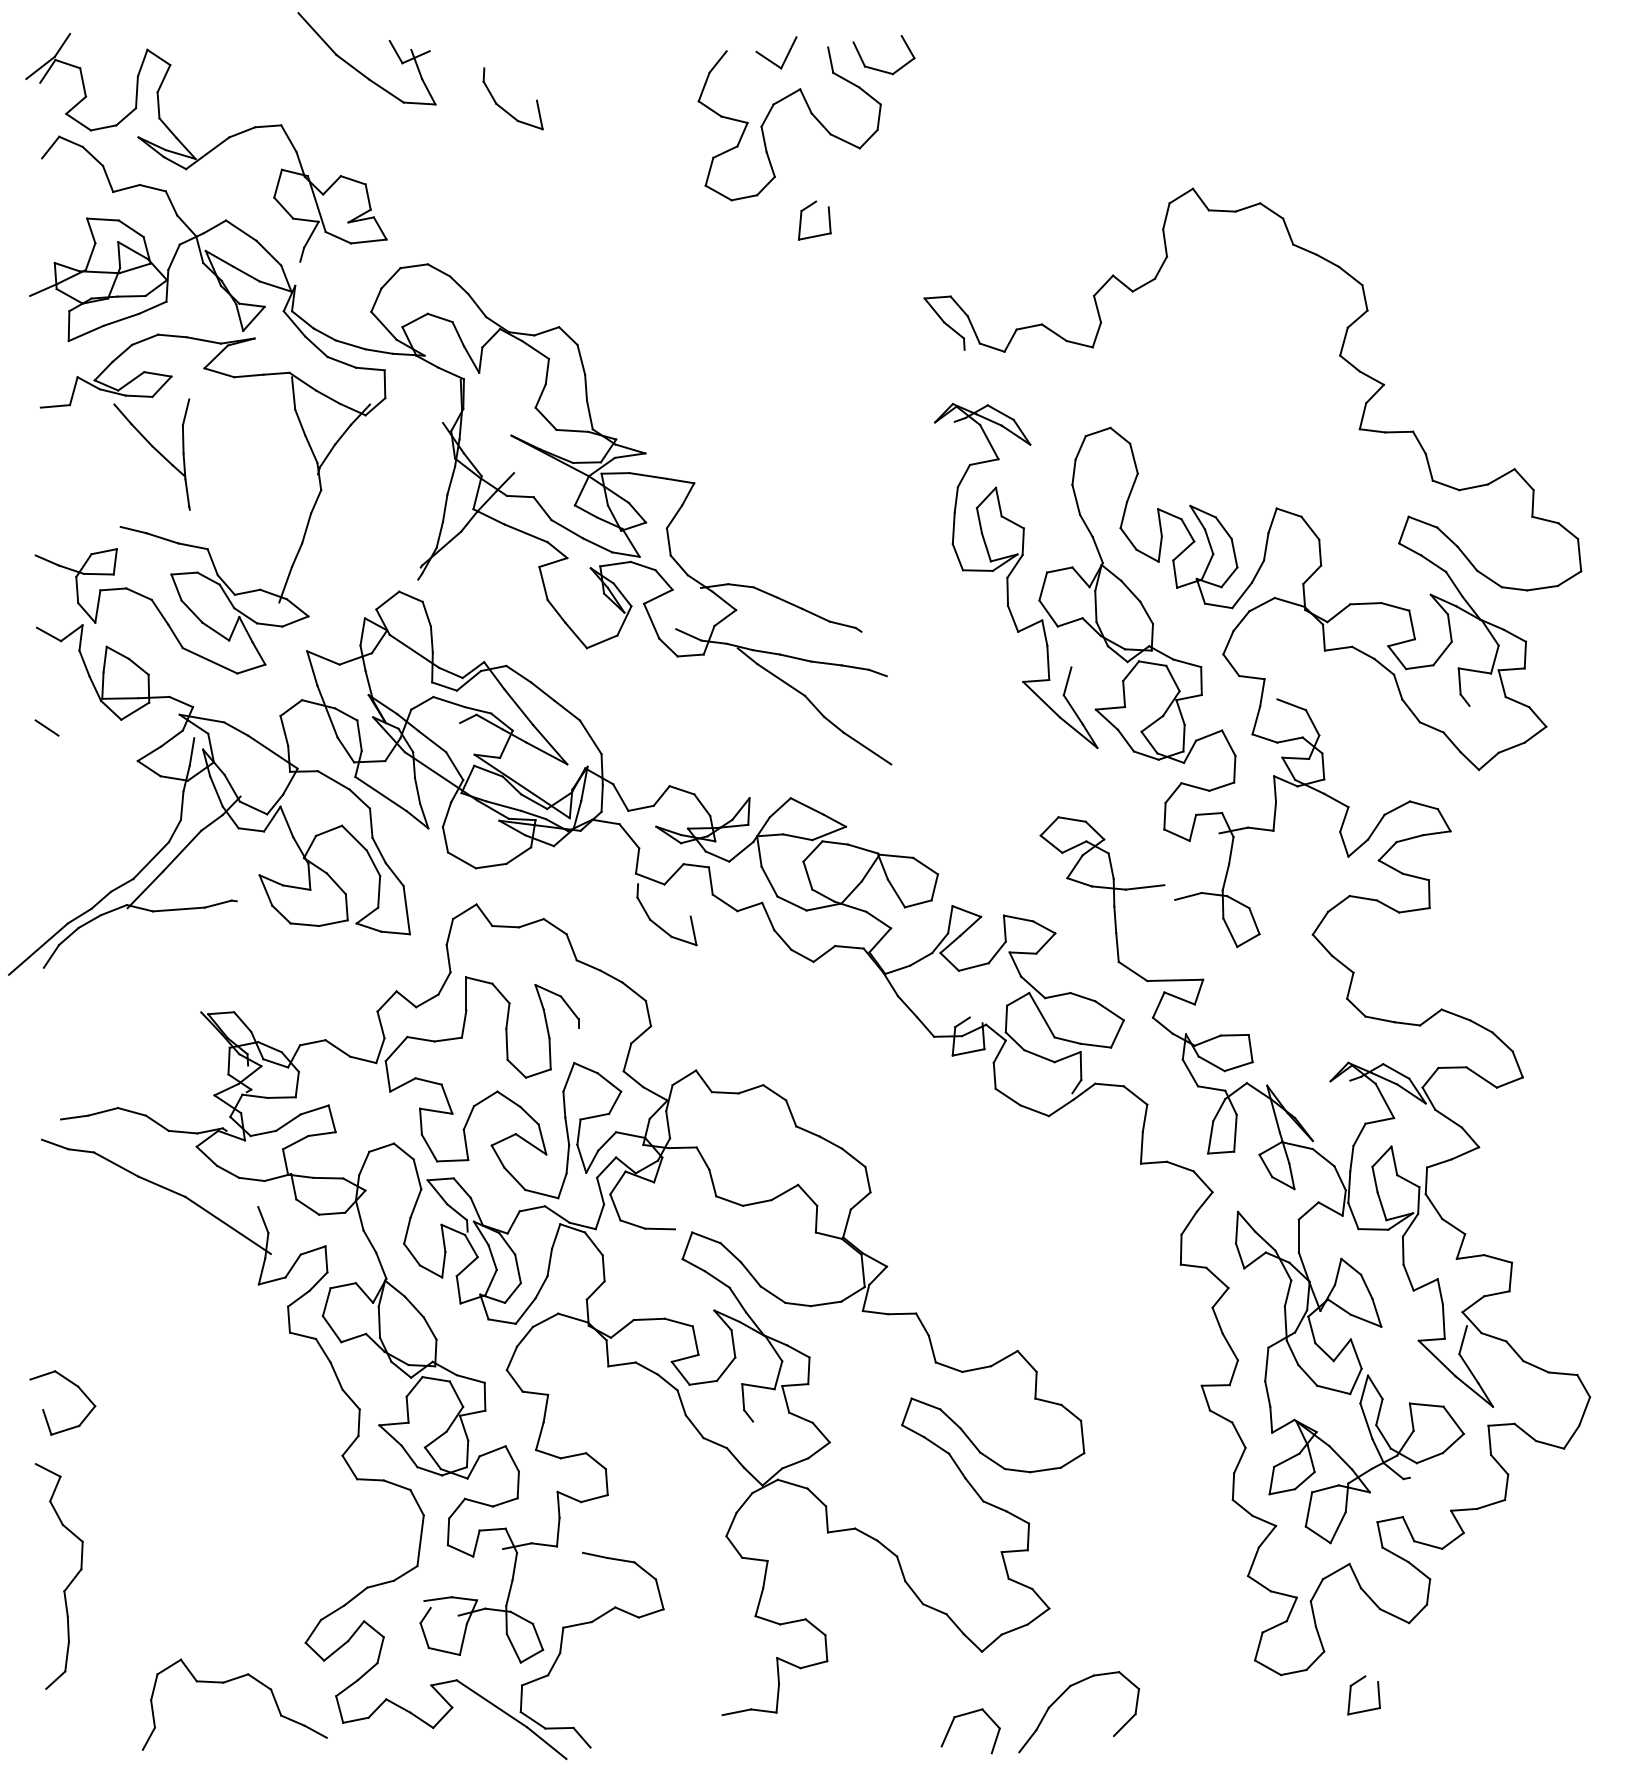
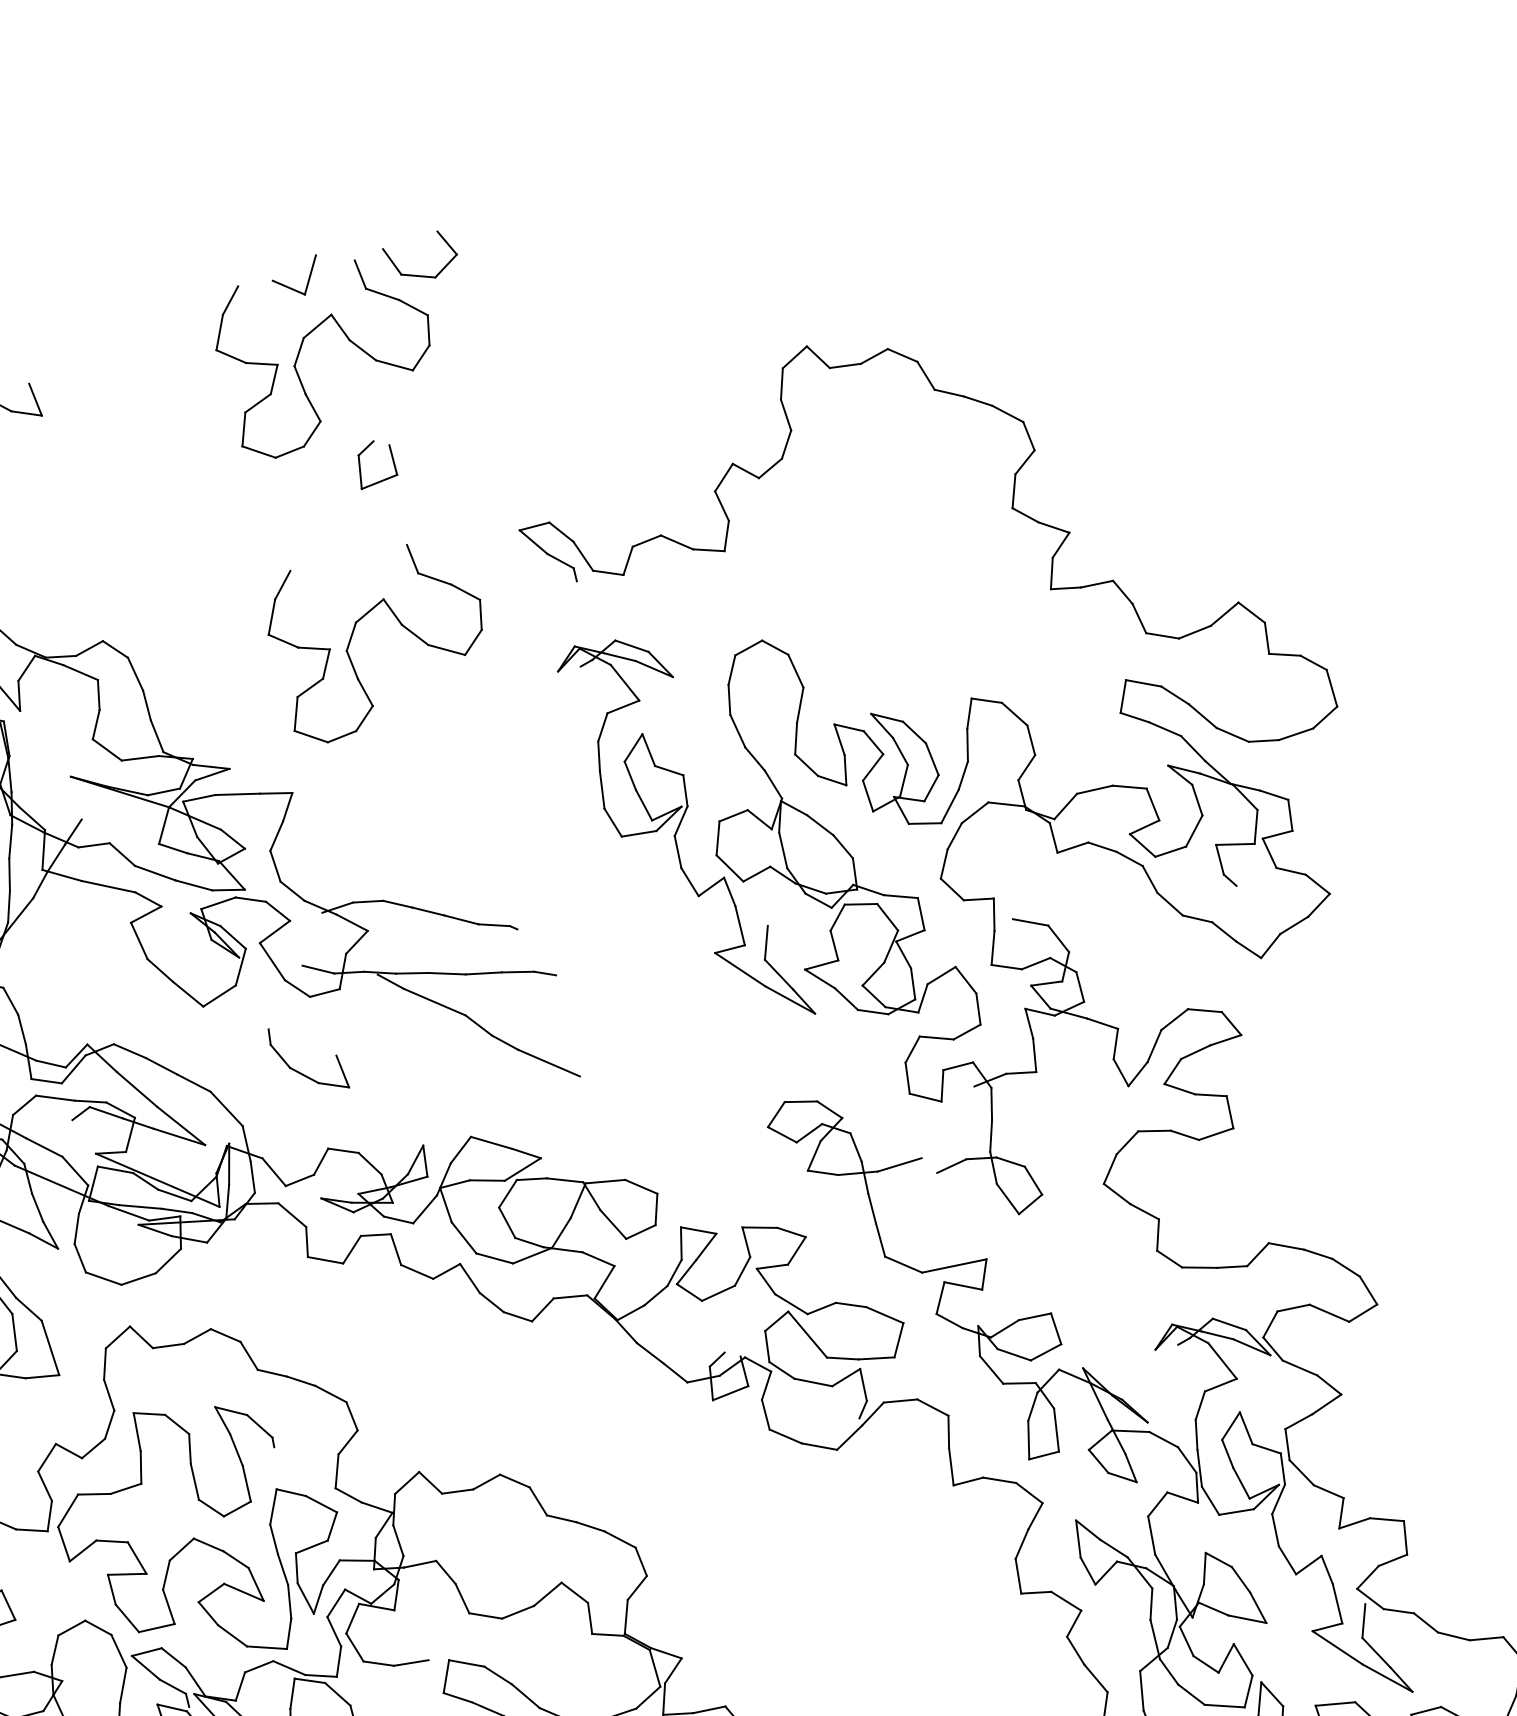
part: (769, 360) -> (353, 635), added
part: (660, 926) -> (303, 1073), moved

